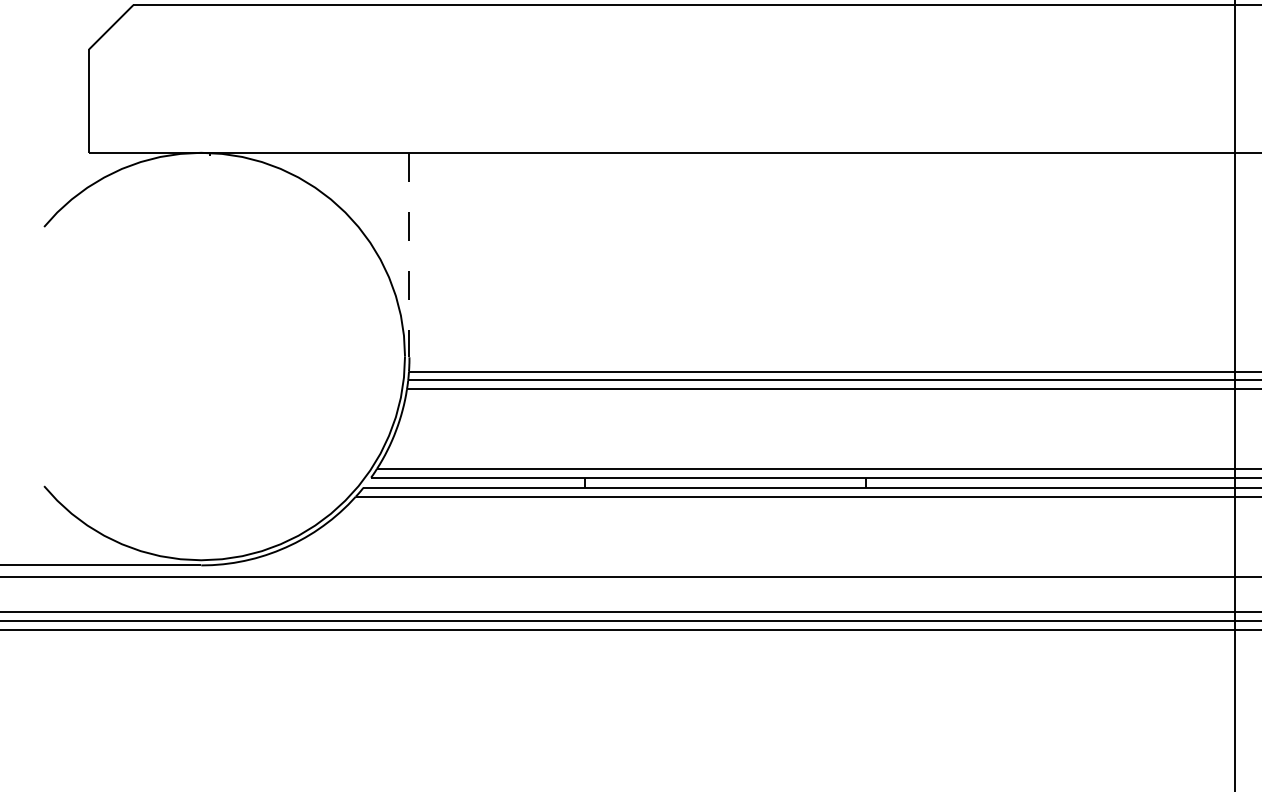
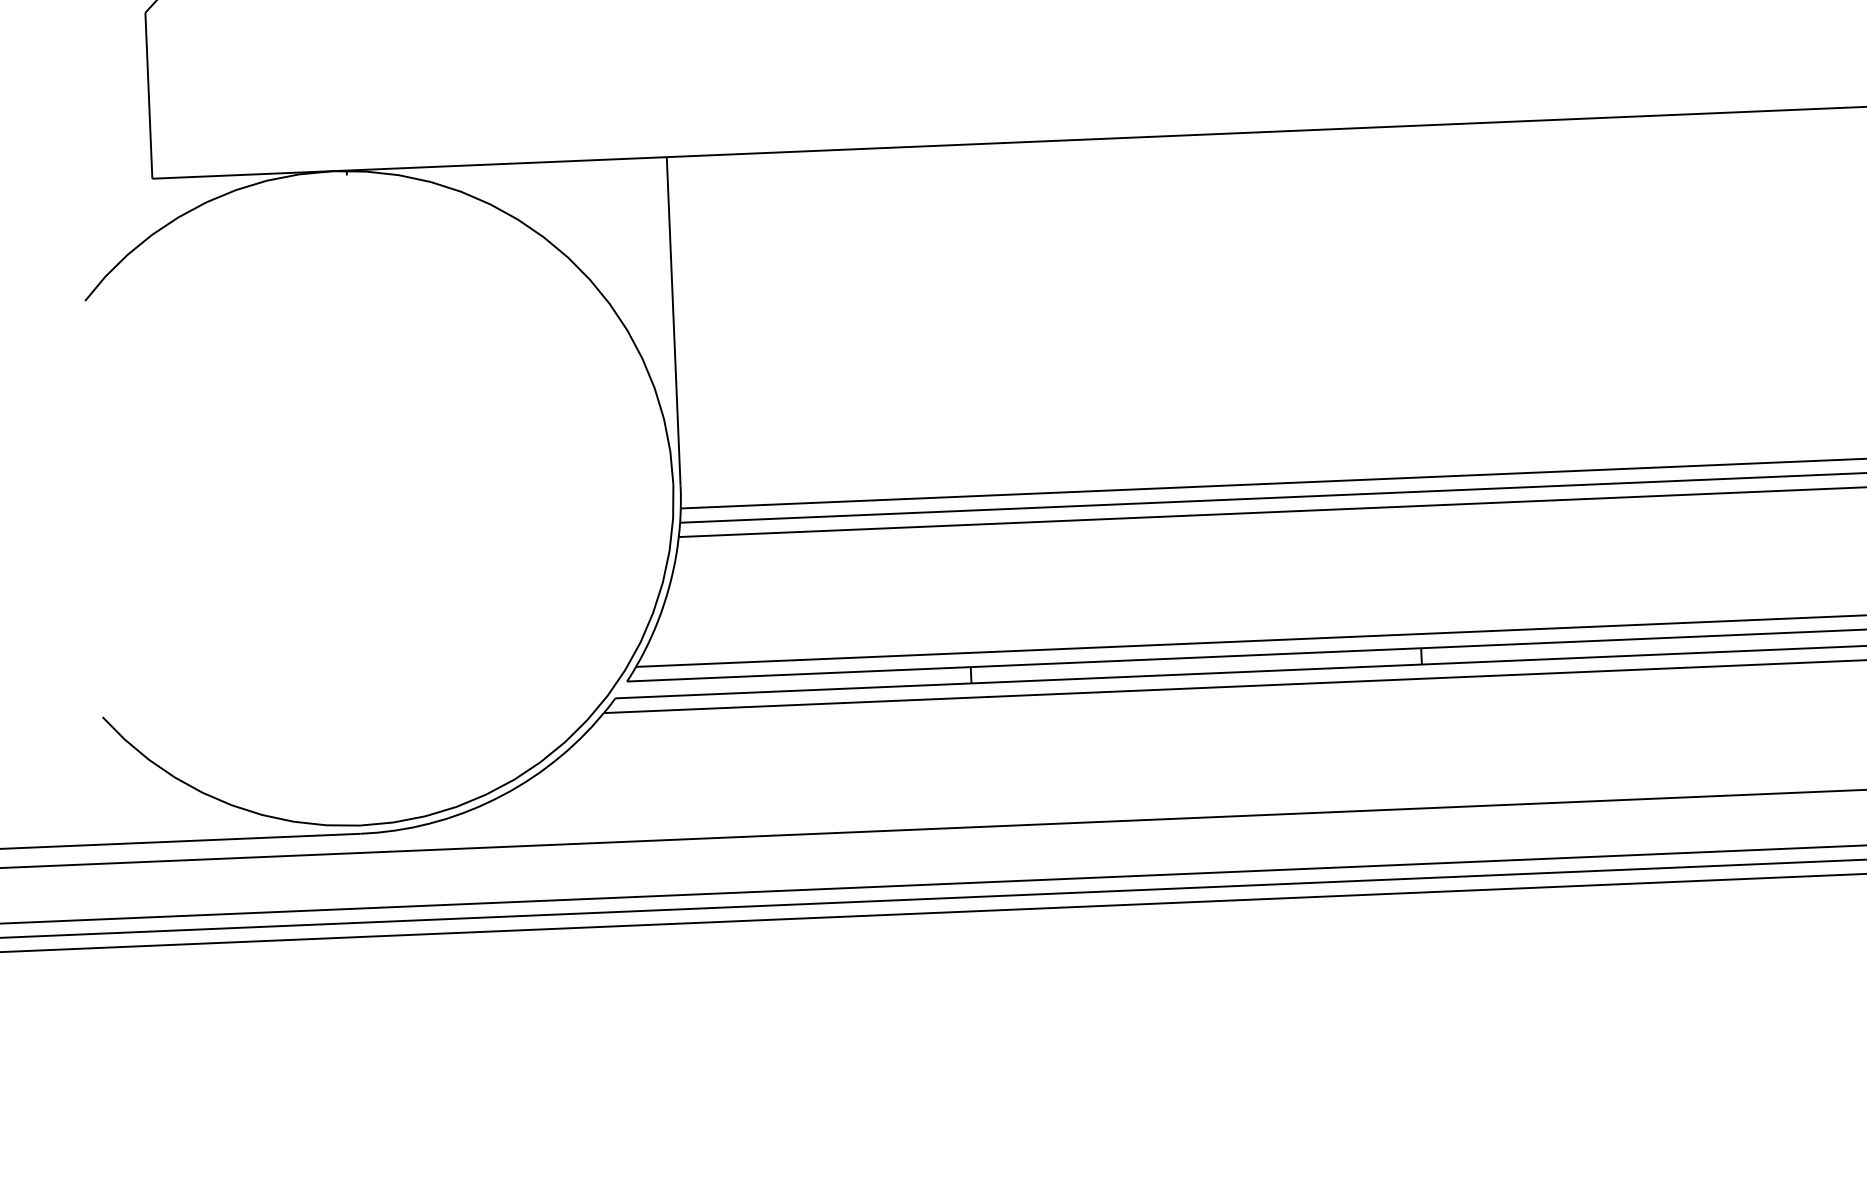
line: (409, 255) -> (673, 322), dashed -> solid

